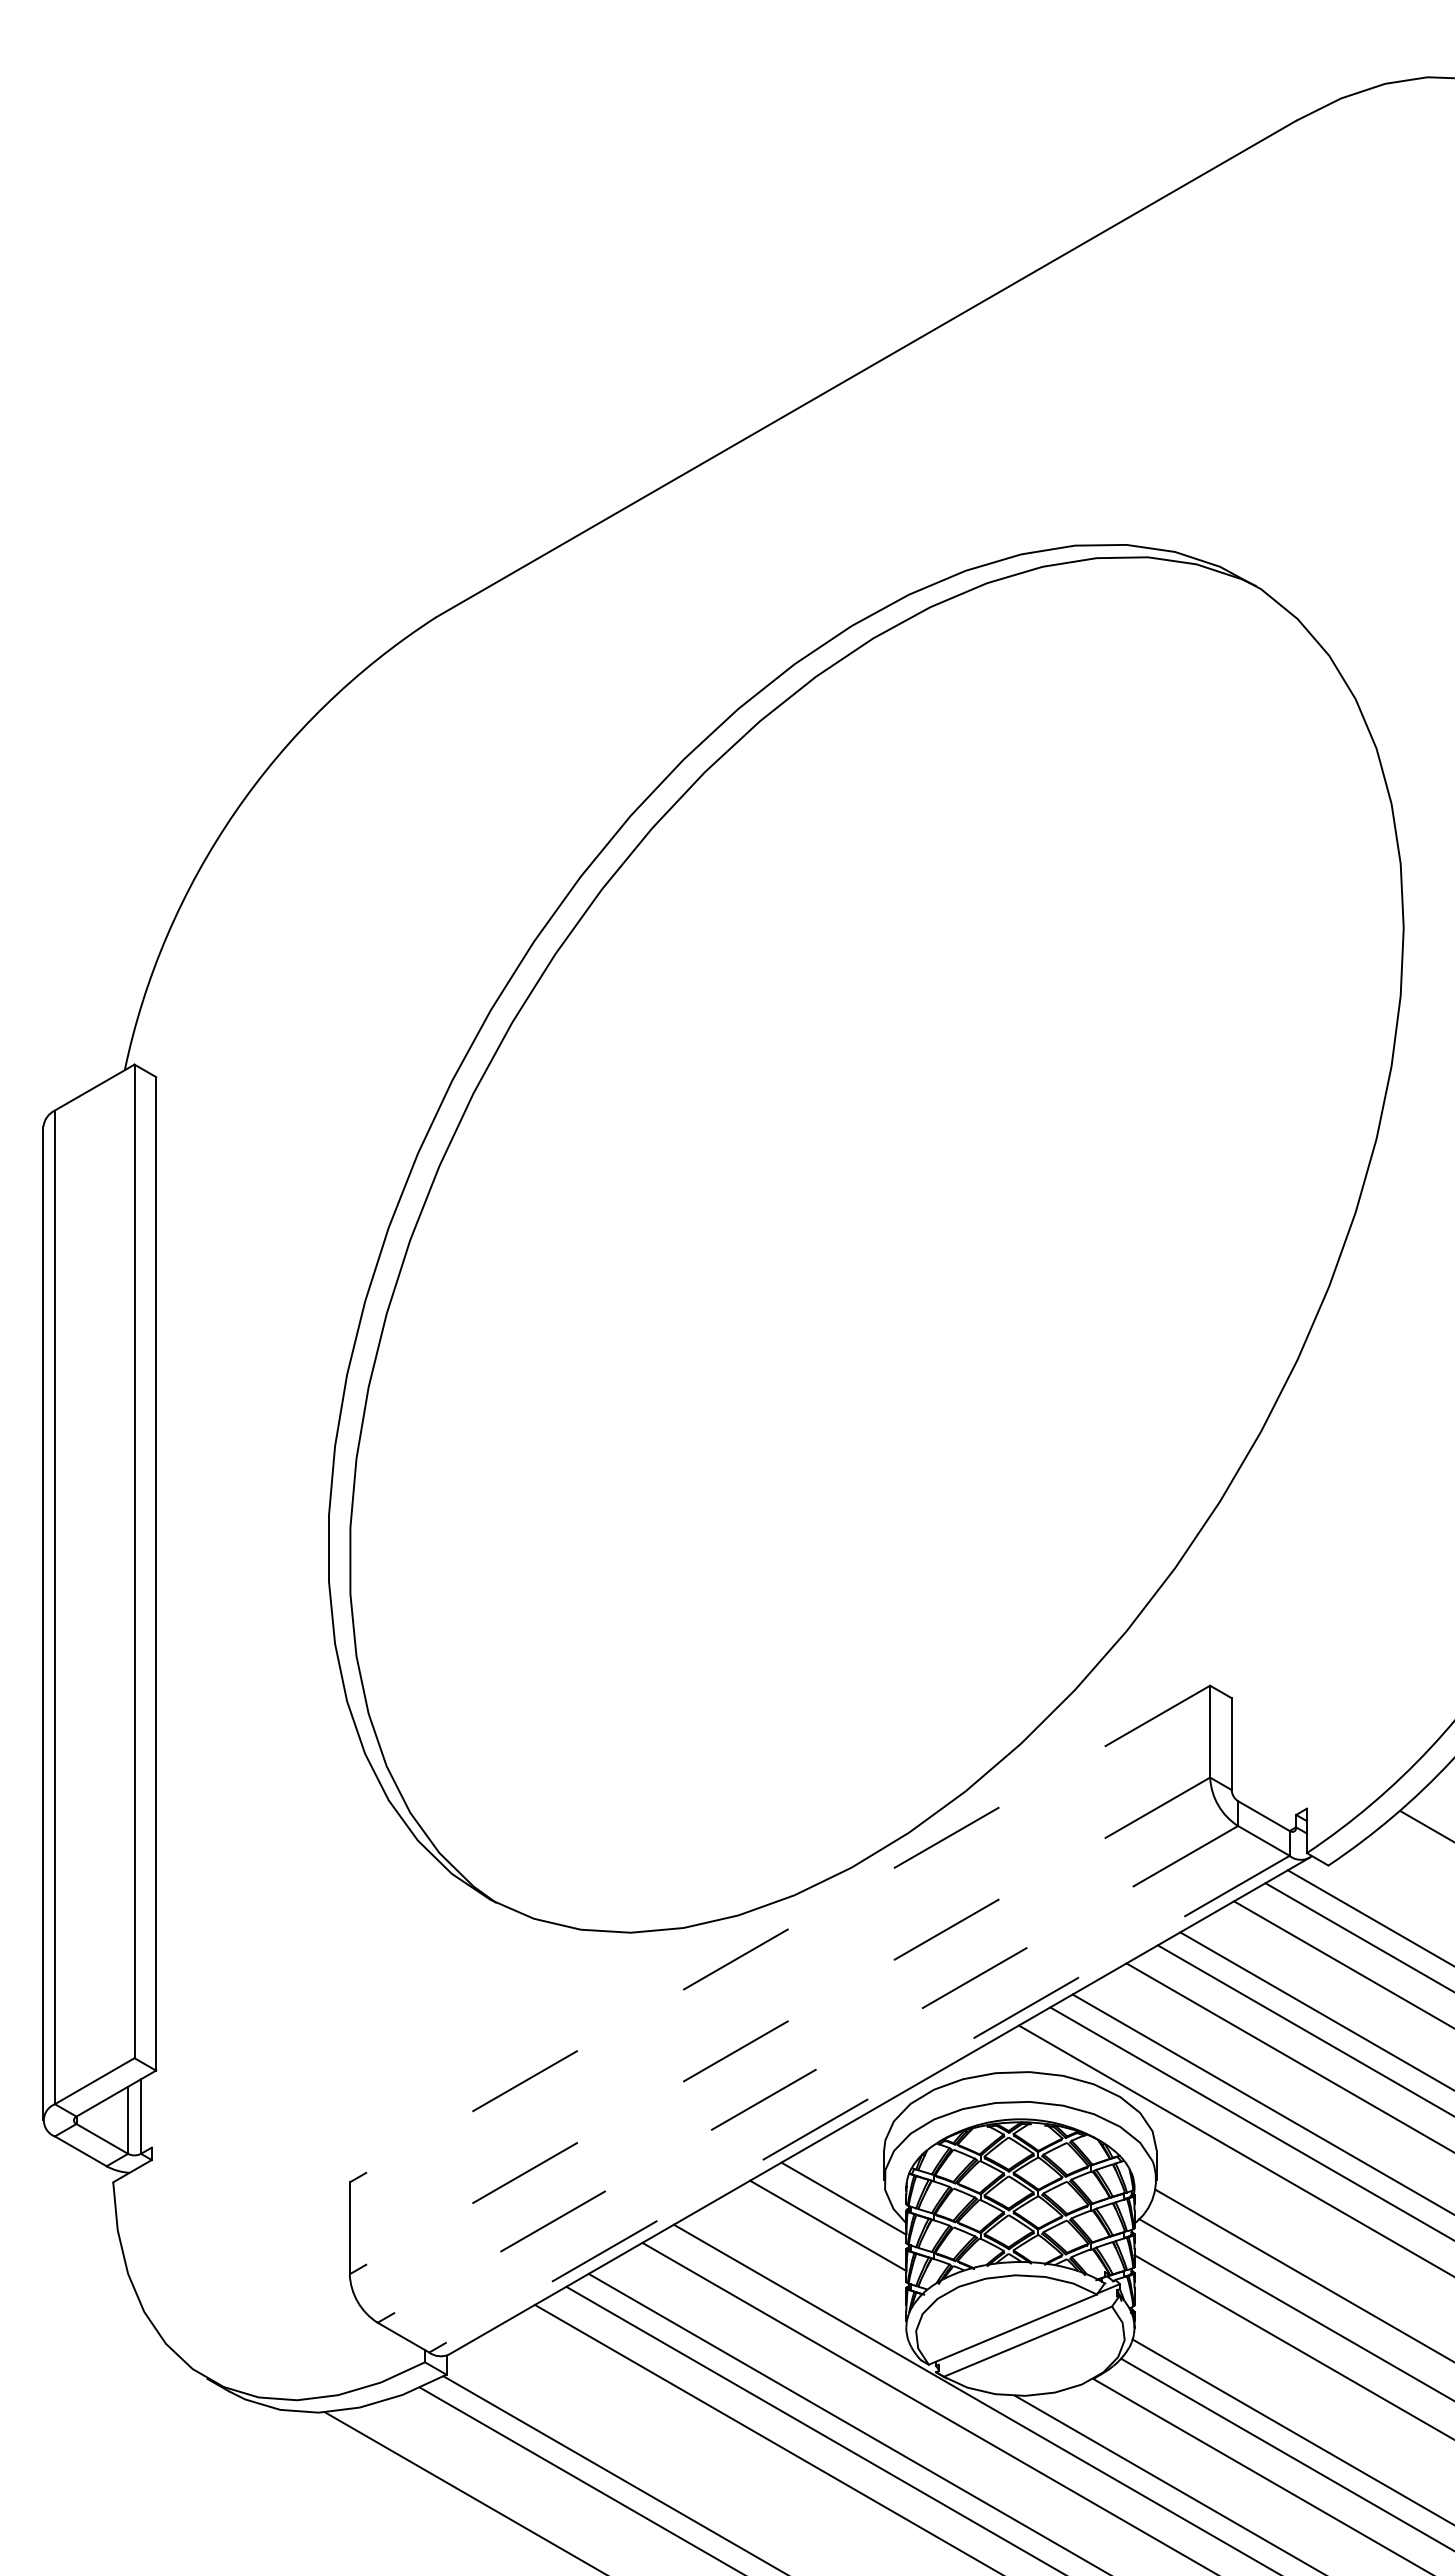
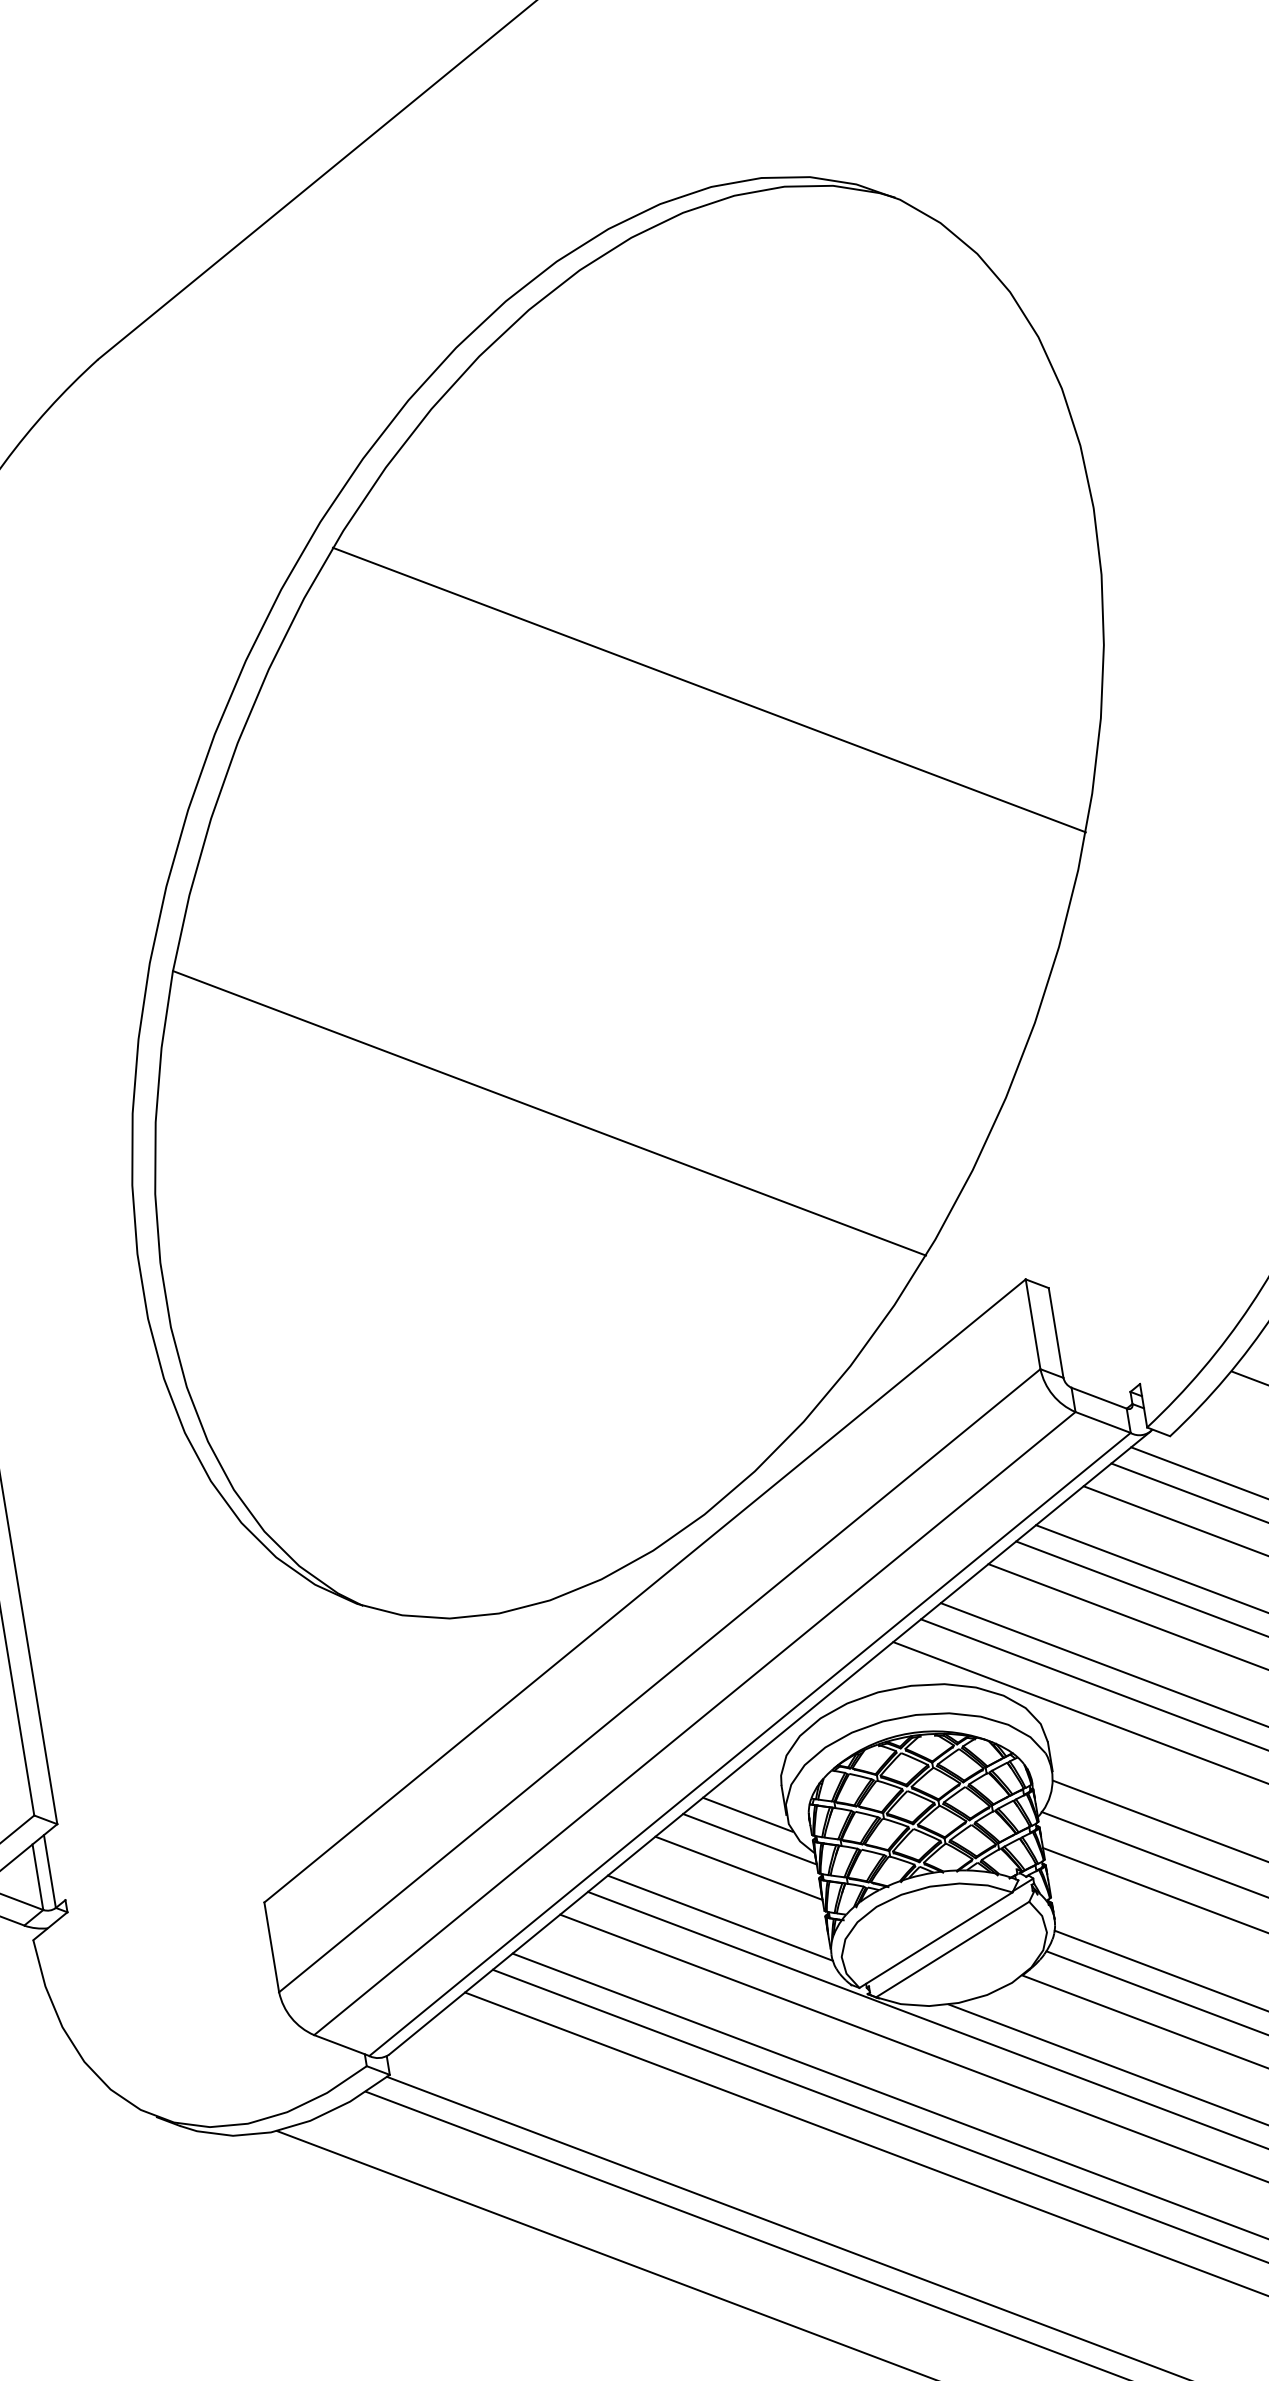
line: (991, 1046) -> (709, 689), added
line: (762, 1442) -> (549, 1113), added
line: (779, 1934) -> (644, 1591), dashed -> solid
line: (779, 2025) -> (659, 1680), dashed -> solid
line: (807, 2074) -> (694, 1723), dashed -> solid
line: (859, 2104) -> (750, 1744), dashed -> solid
line: (845, 2173) -> (747, 1814), added
line: (801, 2272) -> (720, 1918), added

